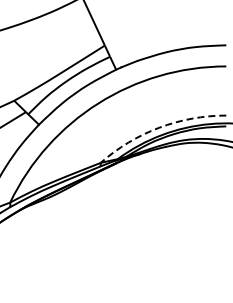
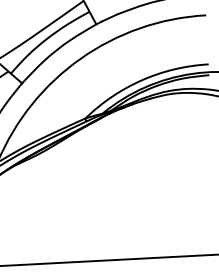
arc: (159, 127) -> (142, 79), dashed -> solid

